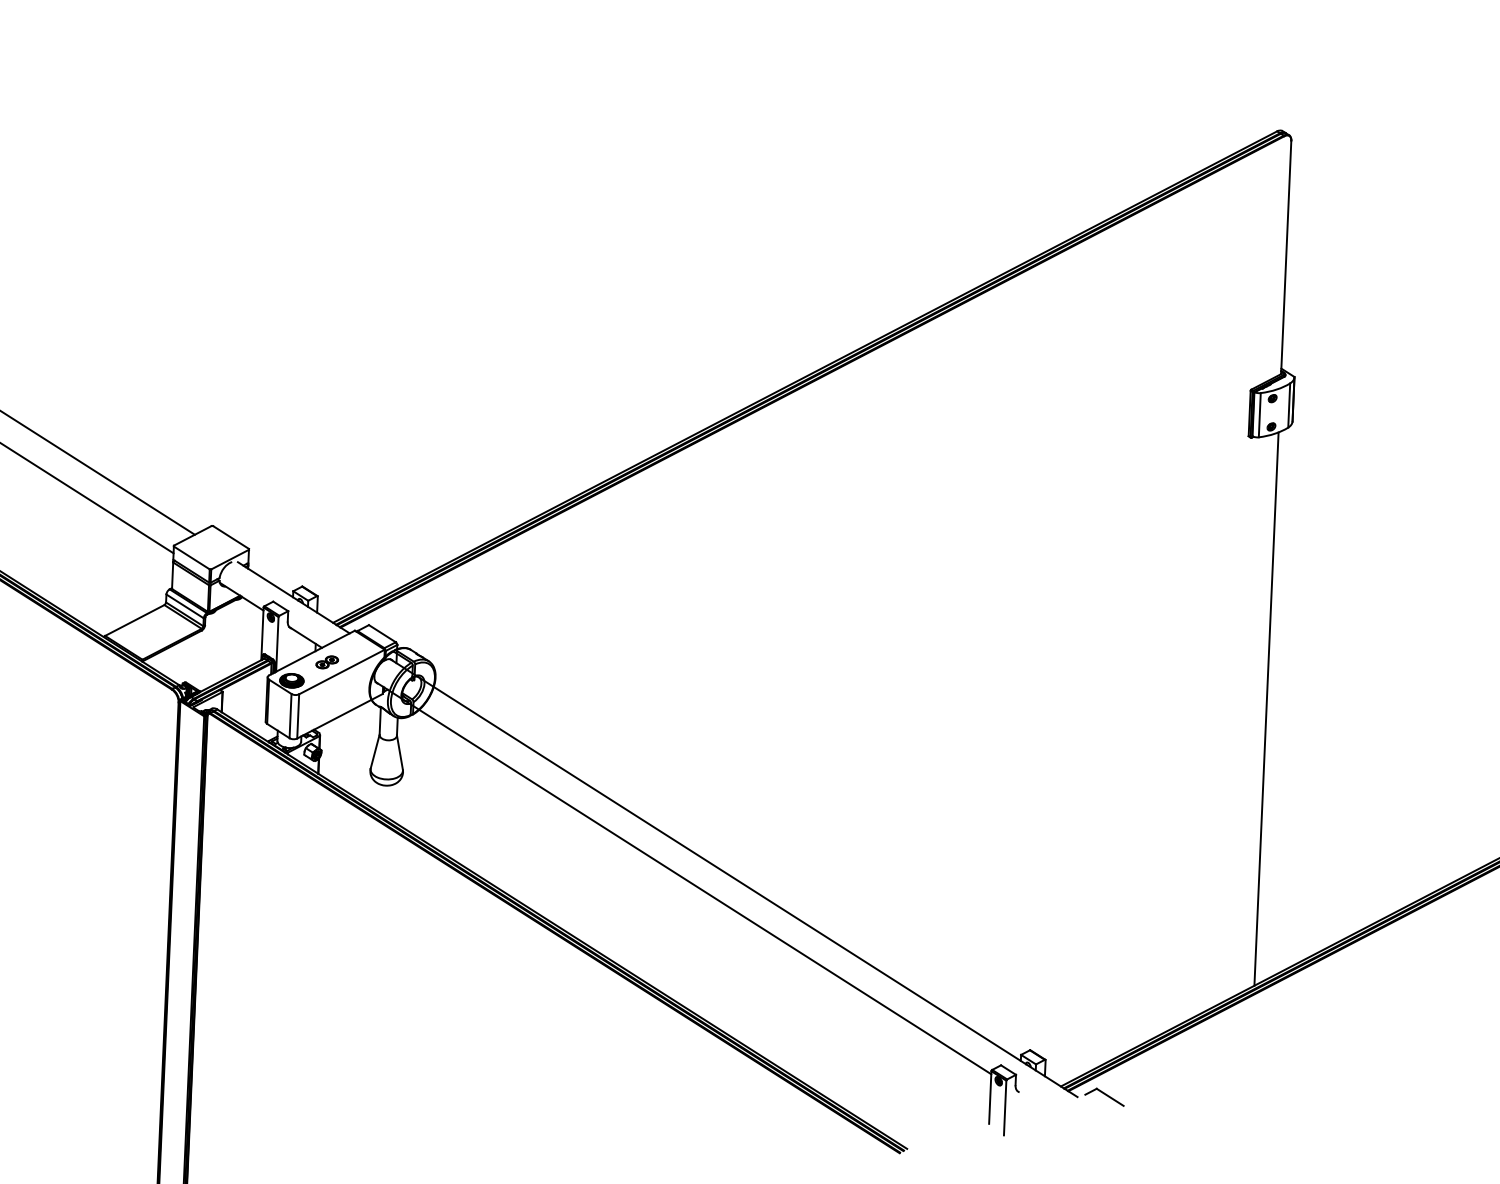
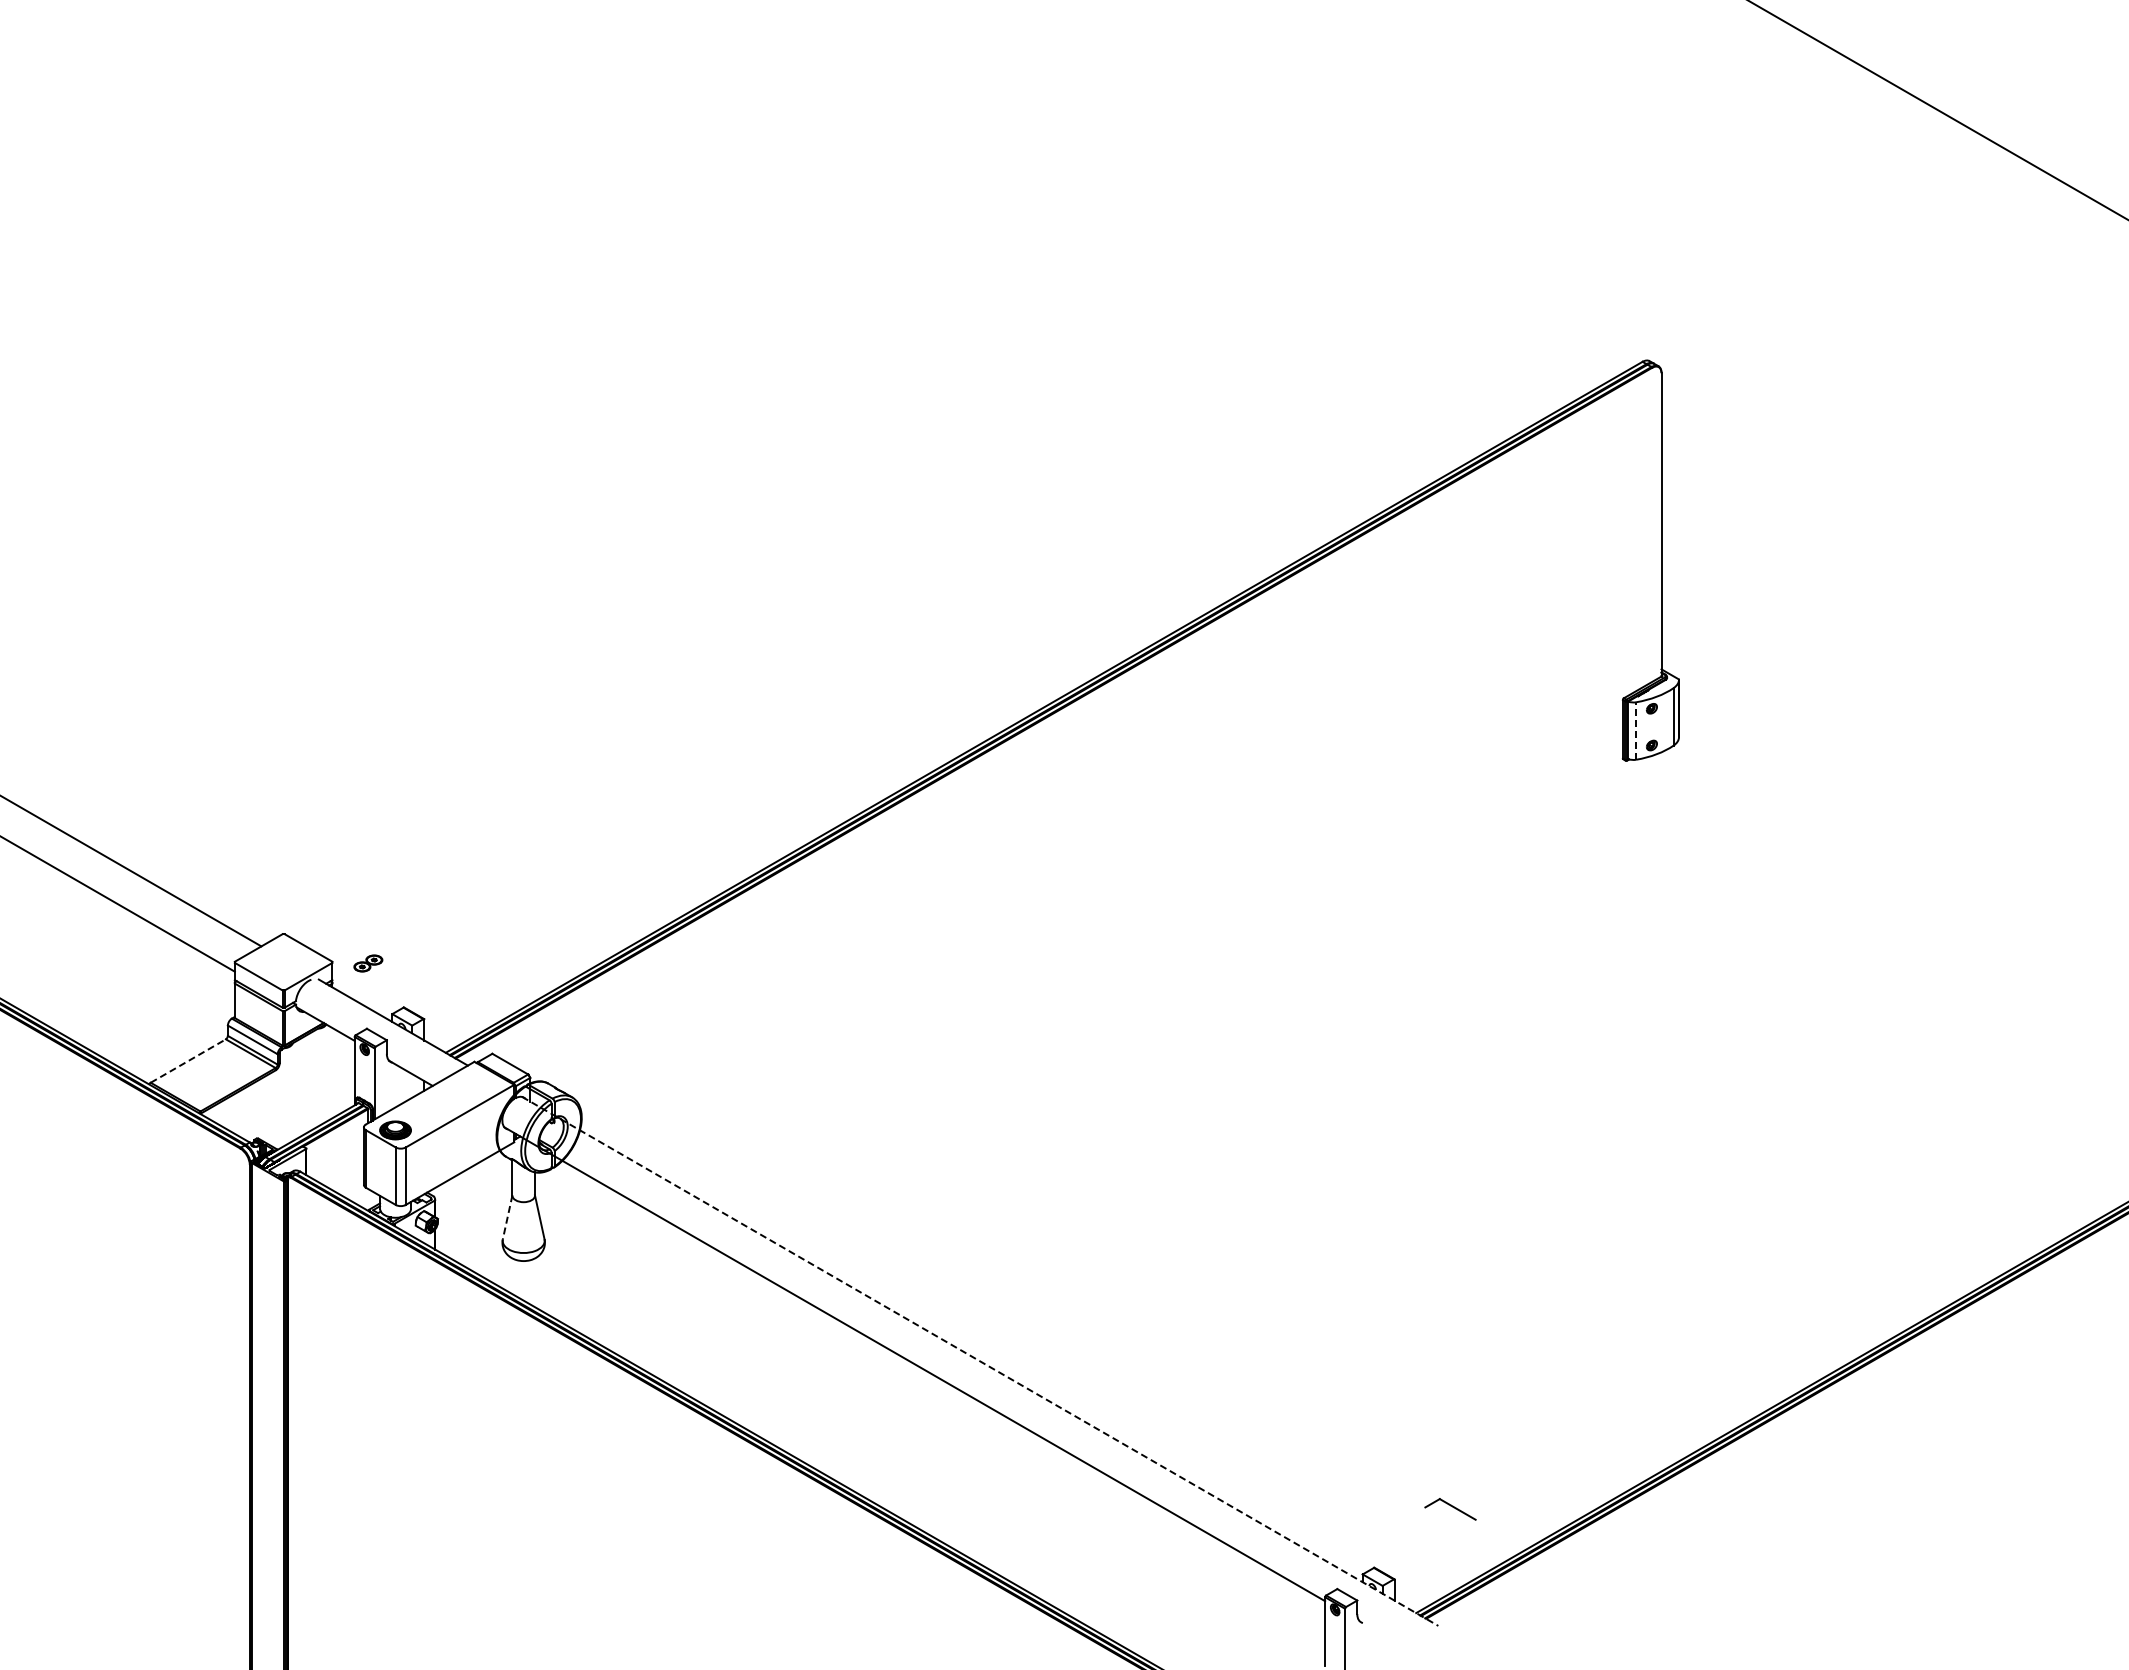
line: (1260, 415) -> (1636, 731), solid -> dashed
line: (134, 620) -> (188, 1060), solid -> dashed
part: (327, 662) -> (368, 963), moved
line: (1266, 708) -> (1661, 1111), removed
line: (375, 751) -> (507, 1217), solid -> dashed
line: (734, 878) -> (980, 1361), solid -> dashed
part: (1104, 1097) -> (1450, 1509), moved

